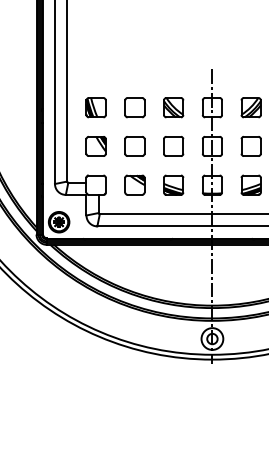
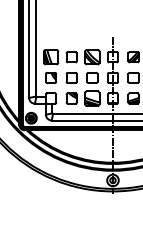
part: (95, 108) -> (50, 57), size x1.4
part: (173, 108) -> (92, 57), size x1.4
part: (173, 185) -> (92, 98), size x1.4

